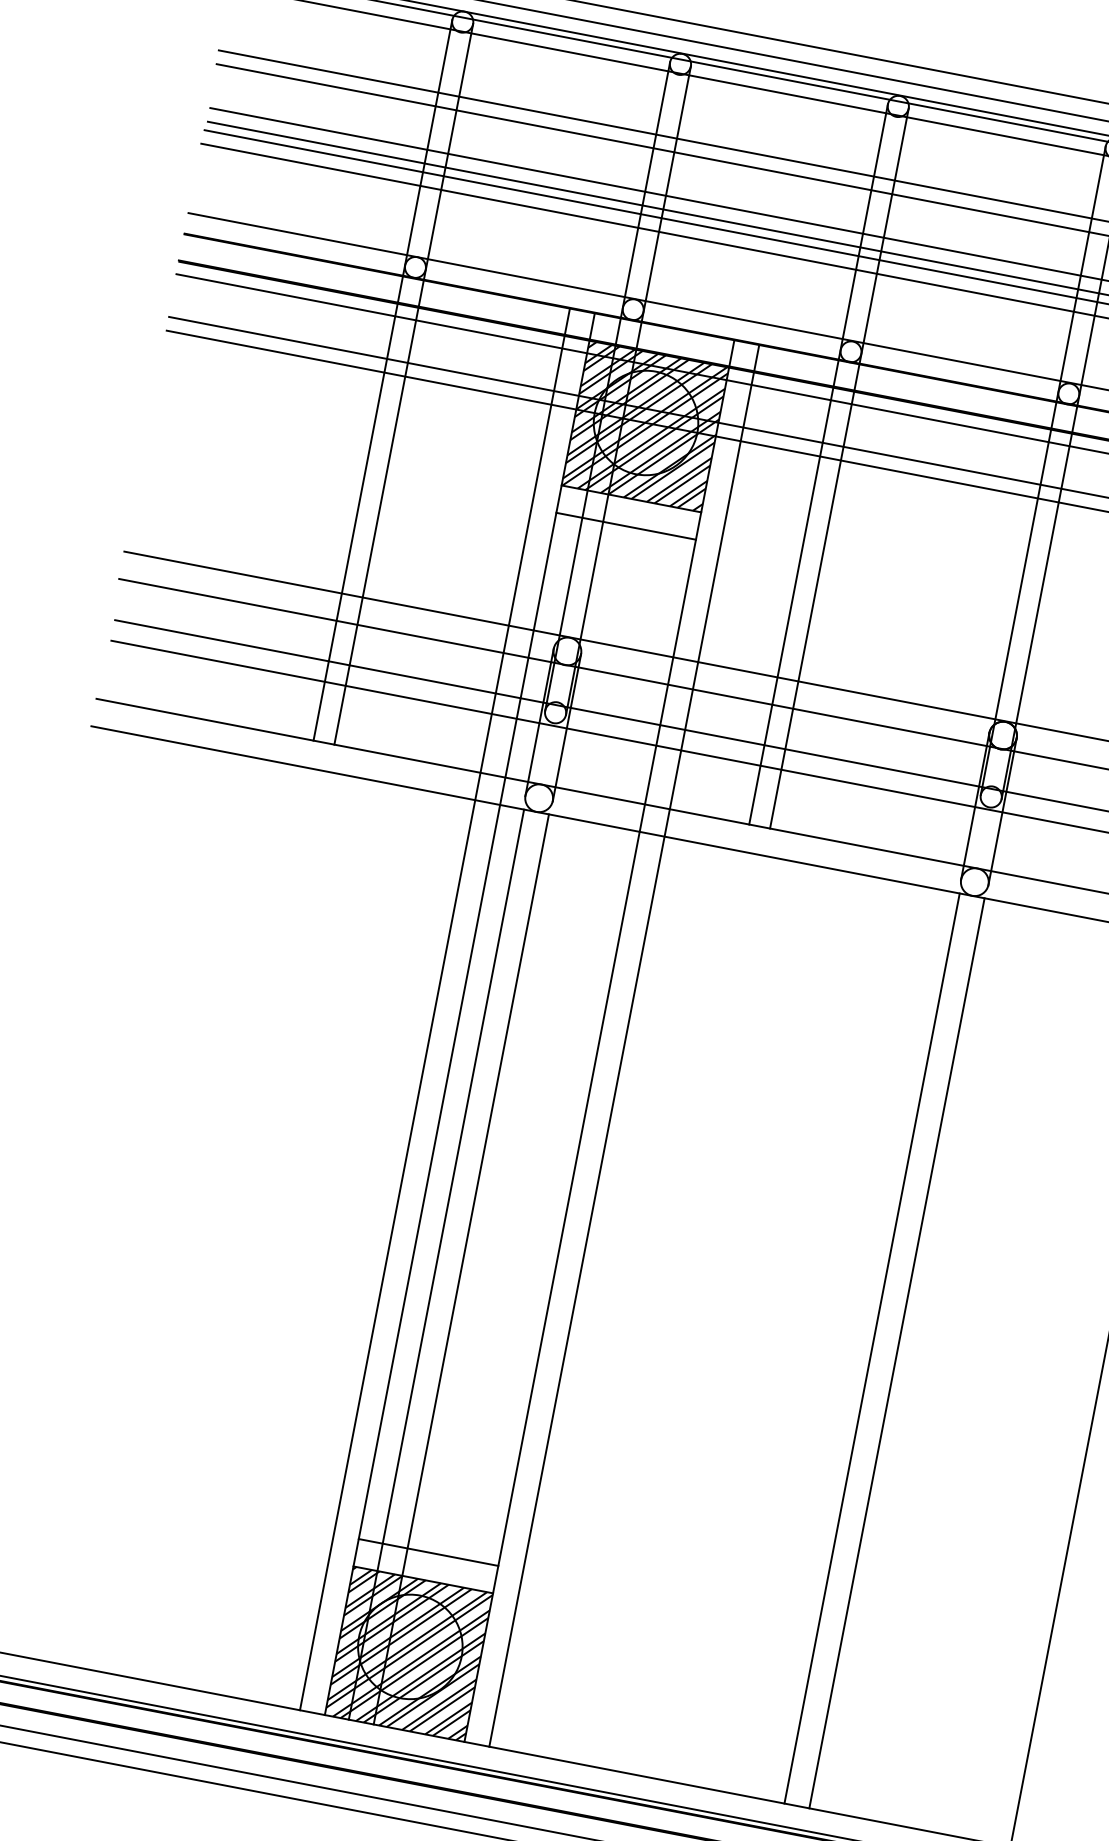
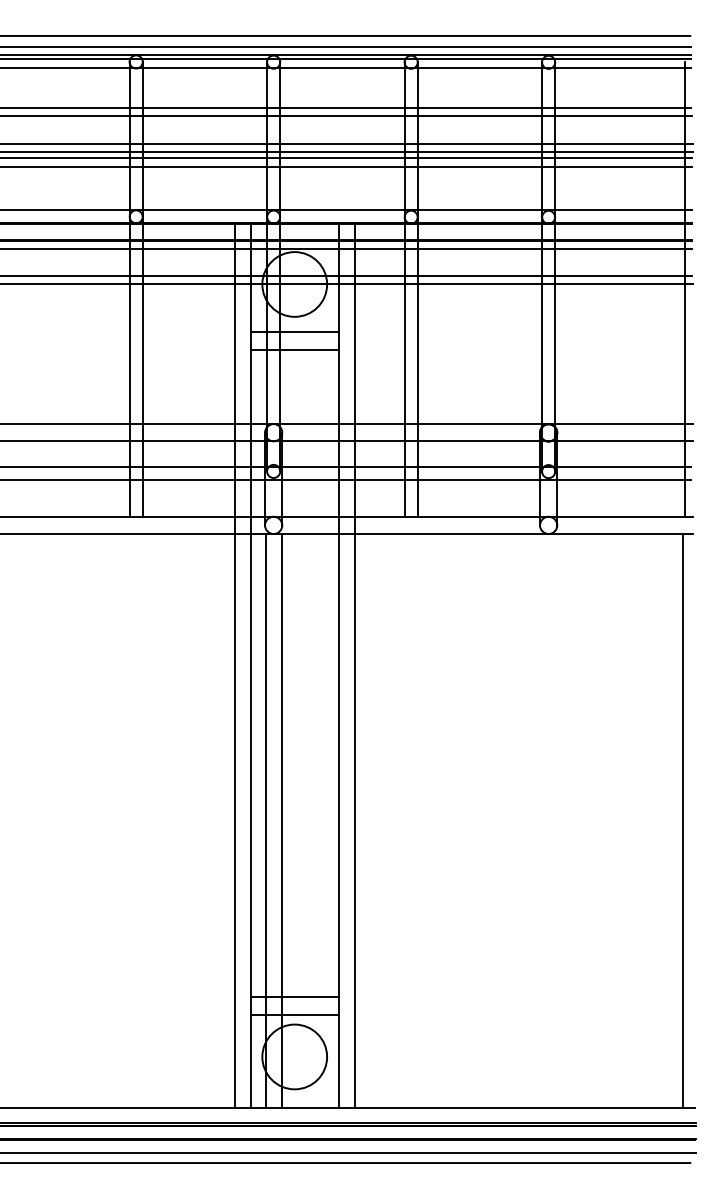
hatch: (645, 426) -> (294, 286), removed
line: (871, 1348) -> (540, 821), removed
line: (896, 1353) -> (556, 821), removed
hatch: (408, 1654) -> (294, 1061), removed

